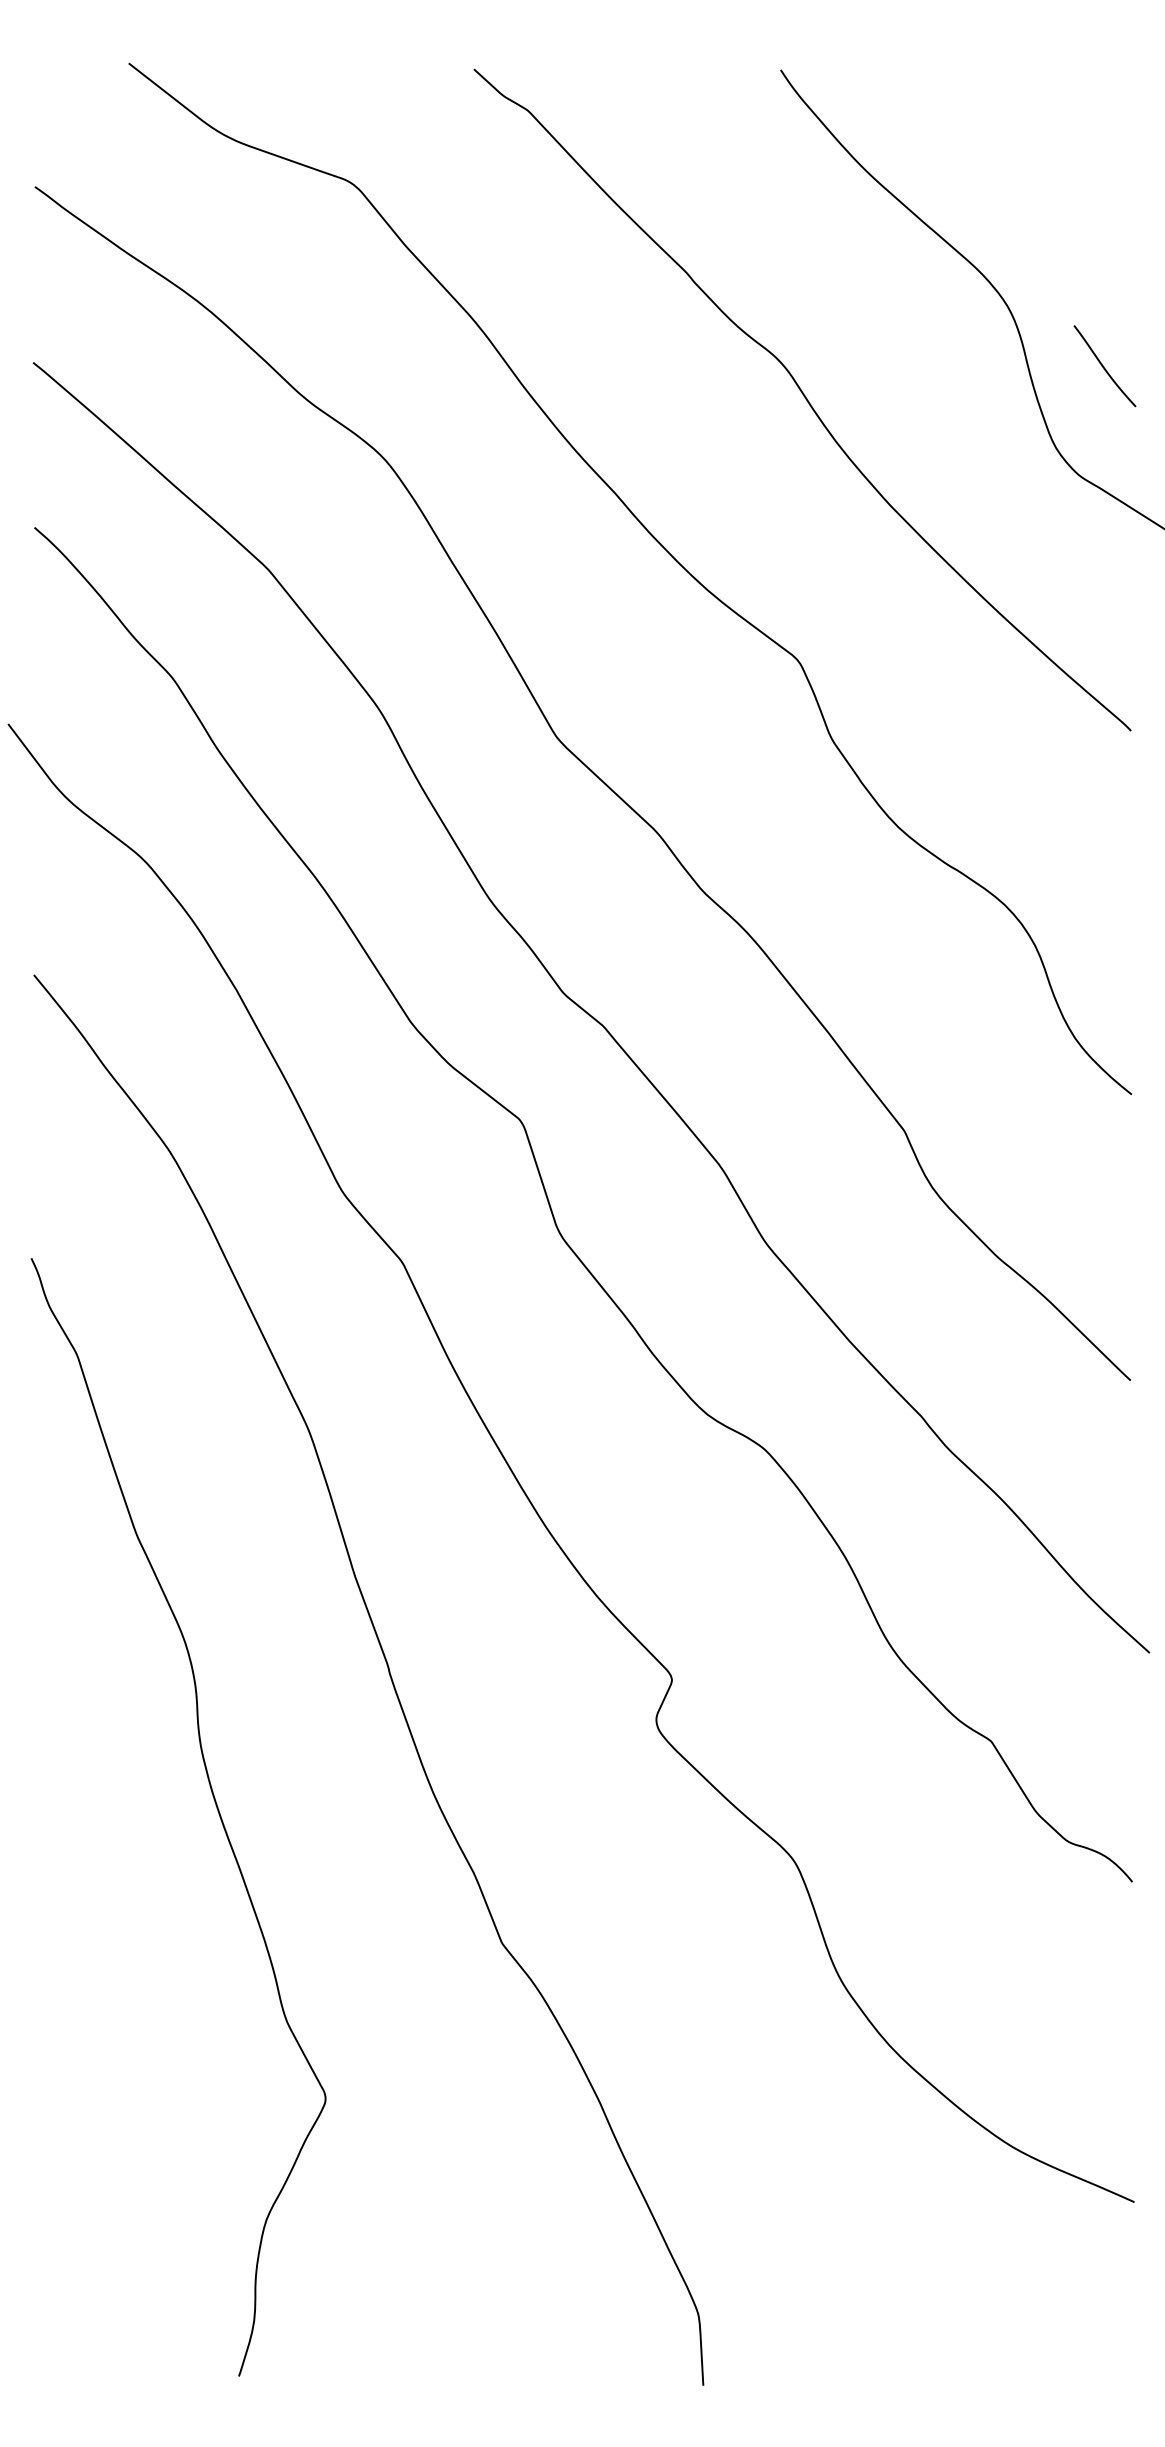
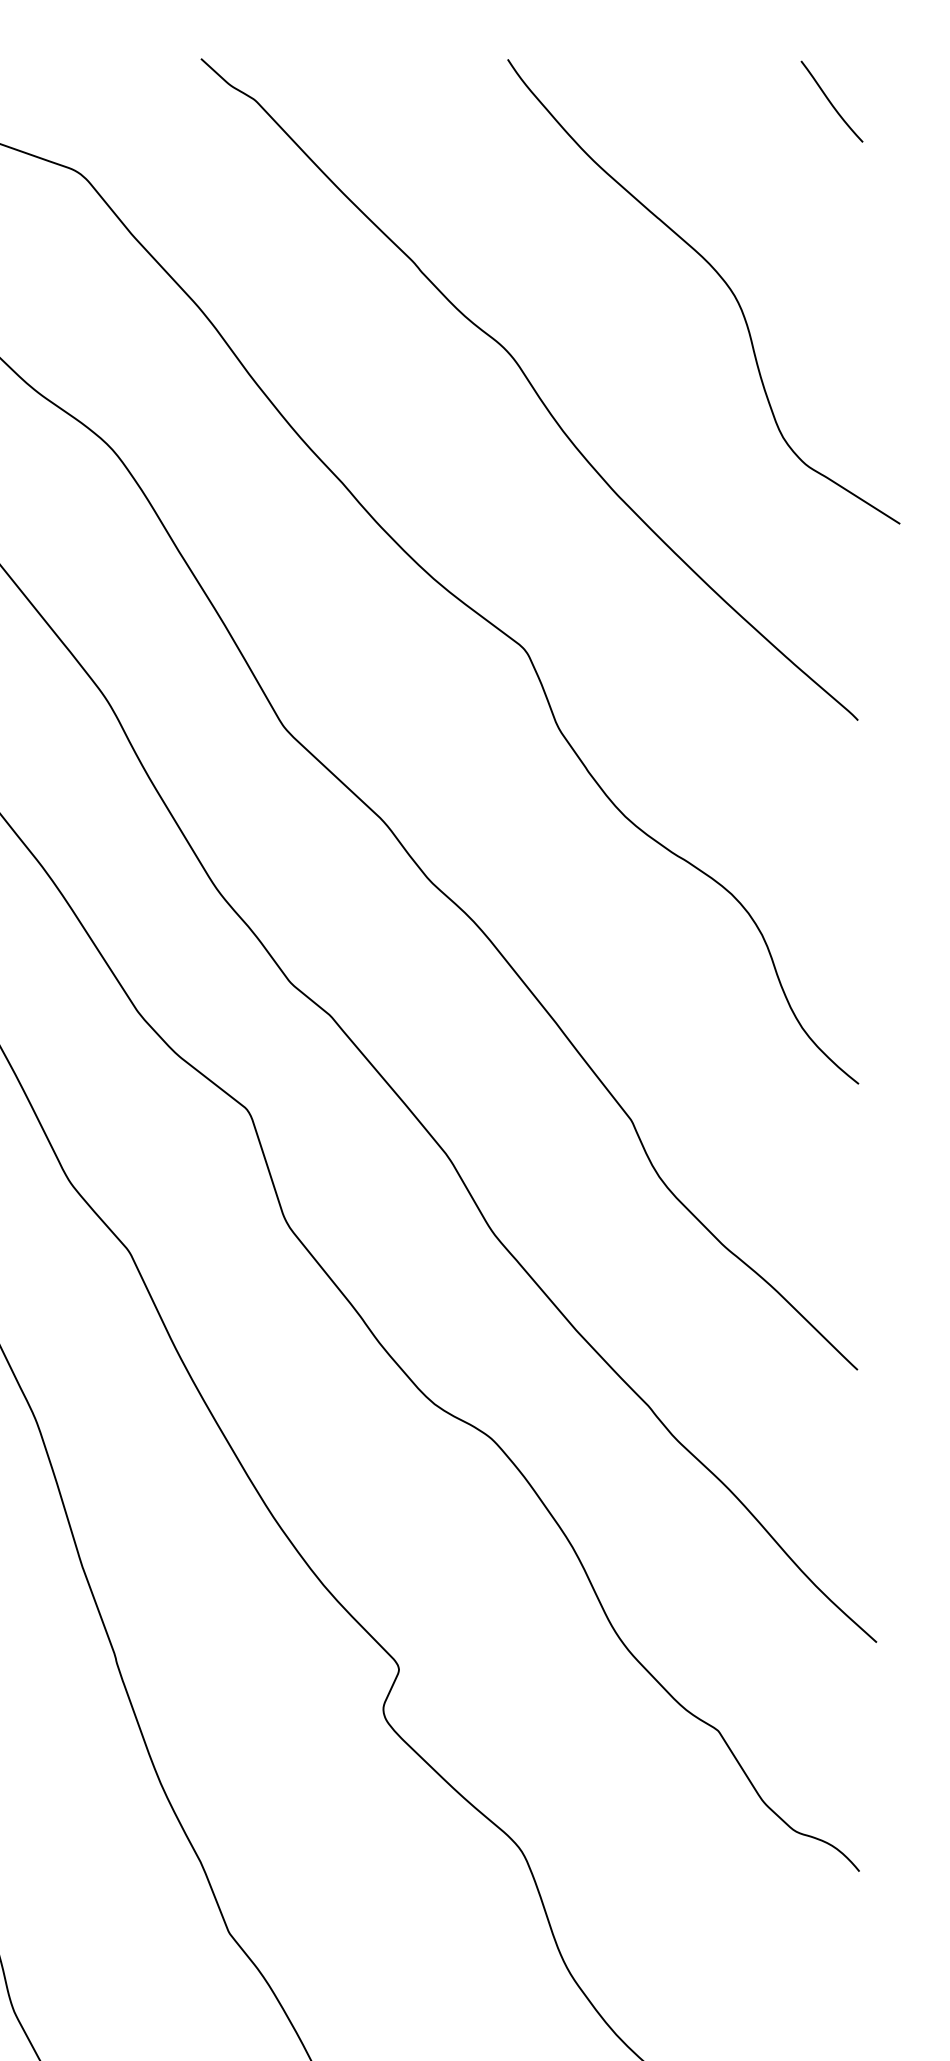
curve: (1104, 366) -> (831, 101), moved

